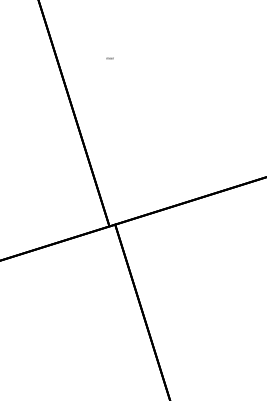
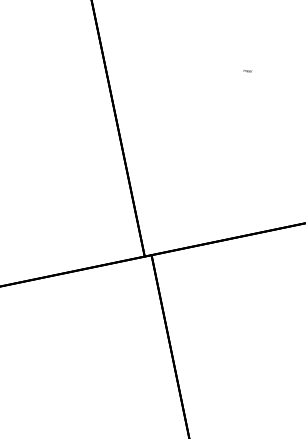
text: (109, 58) -> (247, 71), moved

